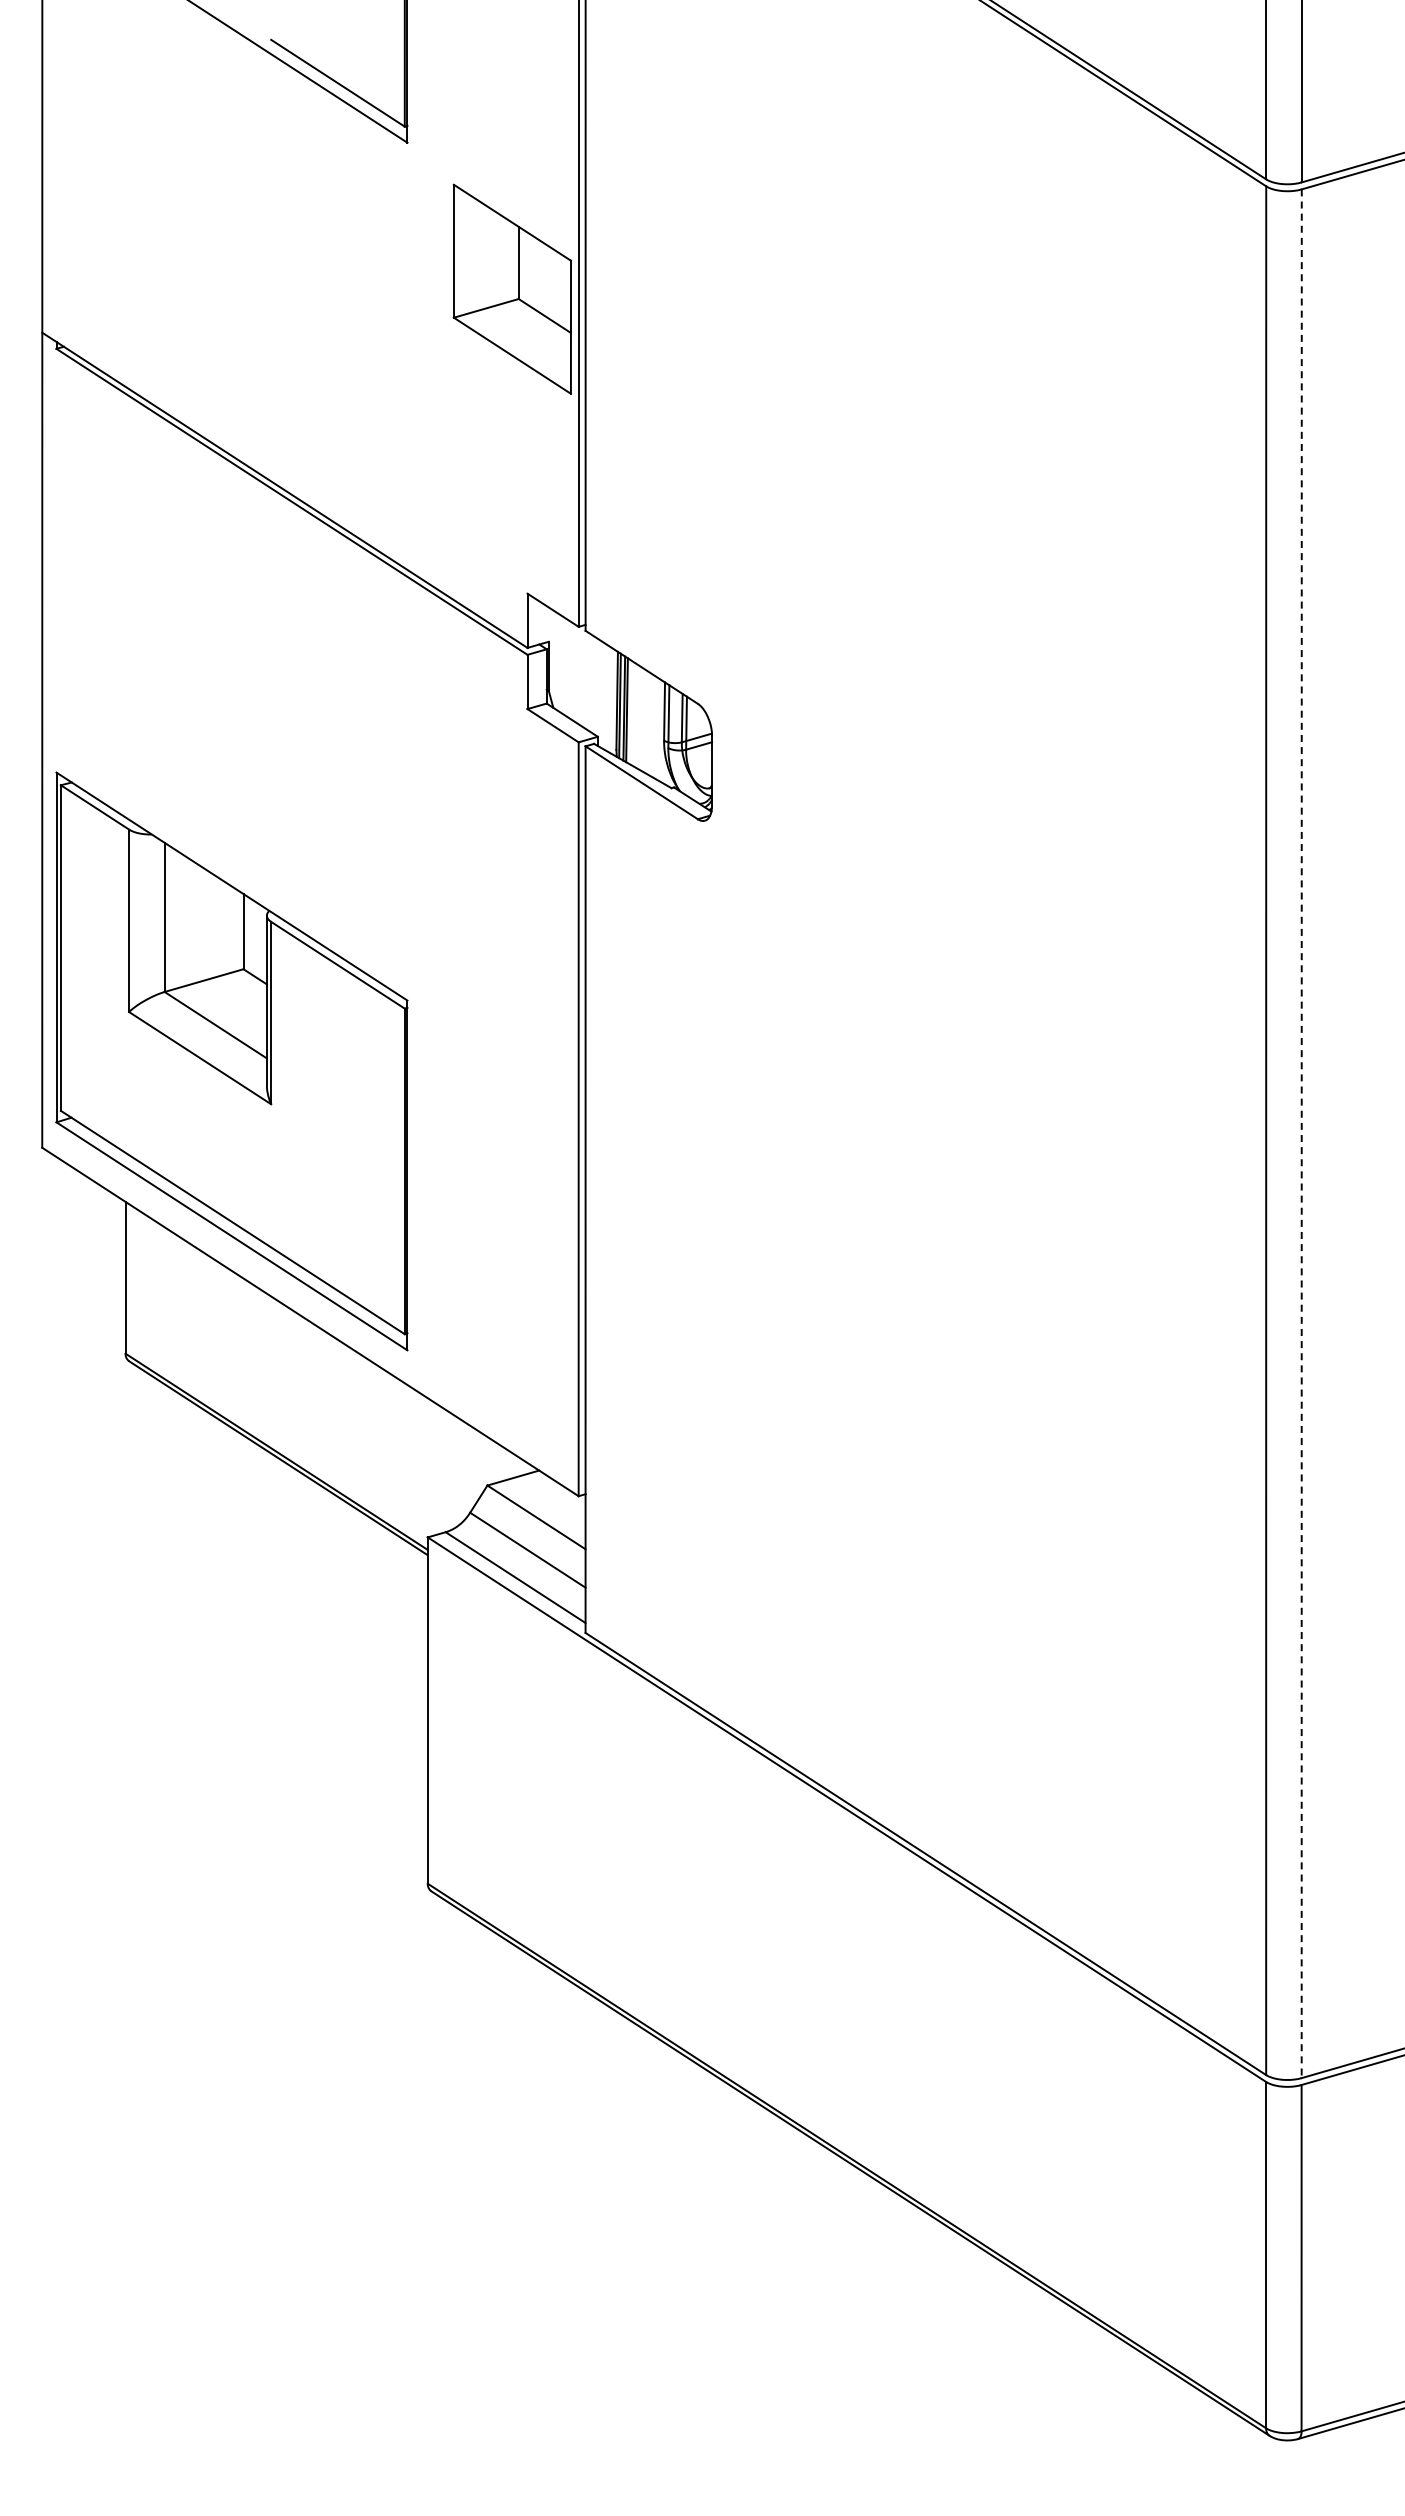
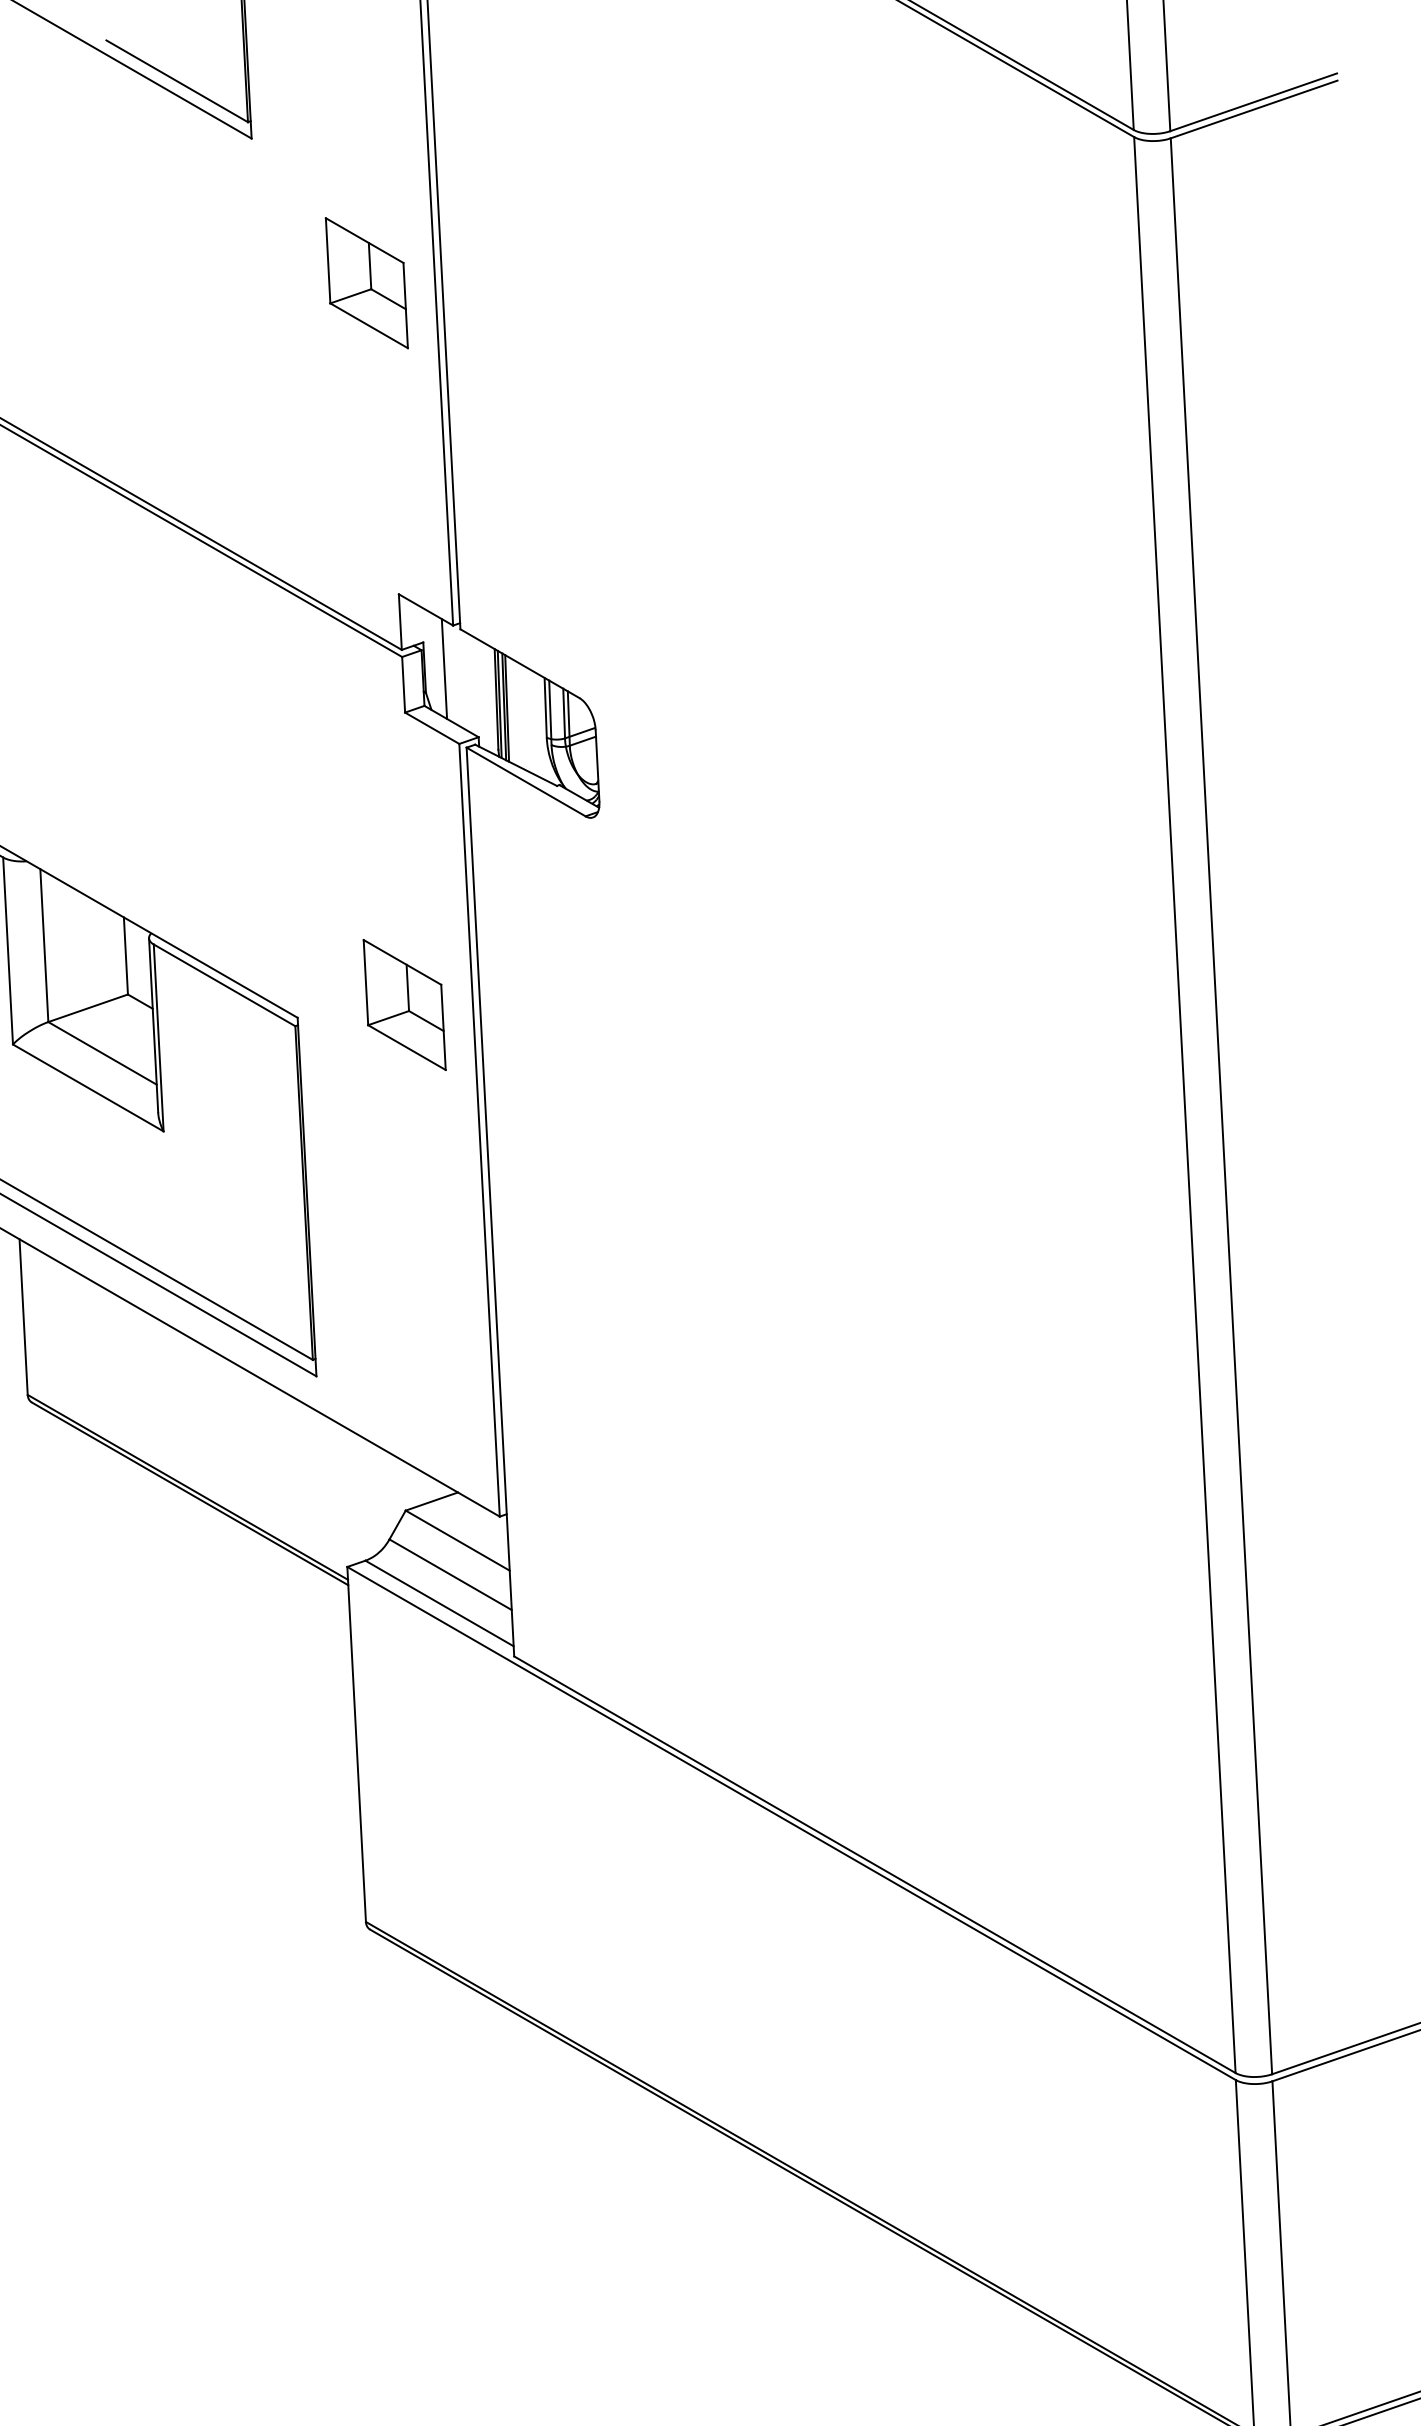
part: (511, 289) -> (366, 283), size x0.62
line: (568, 668) -> (444, 668), added
part: (511, 993) -> (403, 1004), added
line: (1301, 1134) -> (1221, 1107), dashed -> solid

